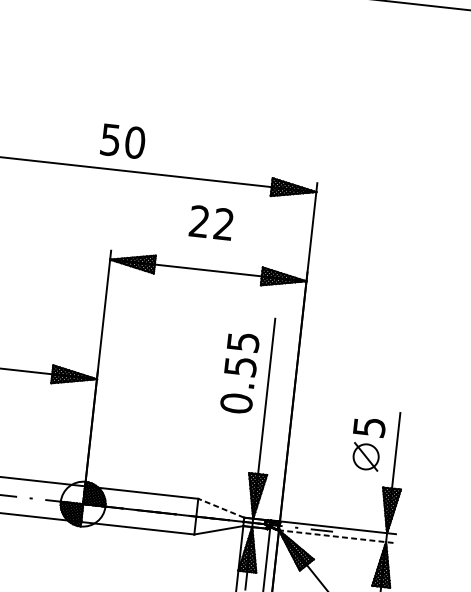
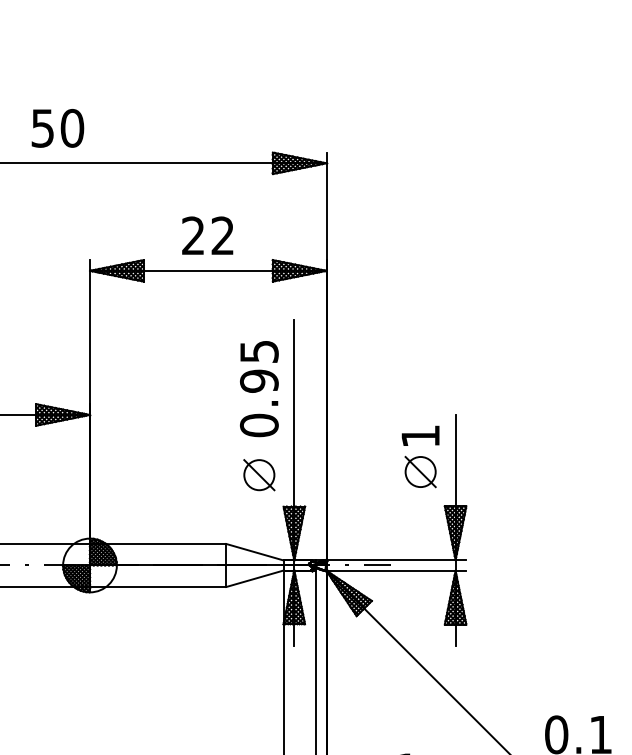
text: (122, 141) -> (57, 128), moved
text: (211, 222) -> (207, 235), moved
text: (239, 366) -> (258, 380), 0.55 -> 0.95
text: (369, 427) -> (420, 436), 5 -> 1
part: (232, 445) -> (259, 475), added
line: (220, 508) -> (254, 552), dashed -> solid
line: (337, 536) -> (396, 570), dashed -> solid

